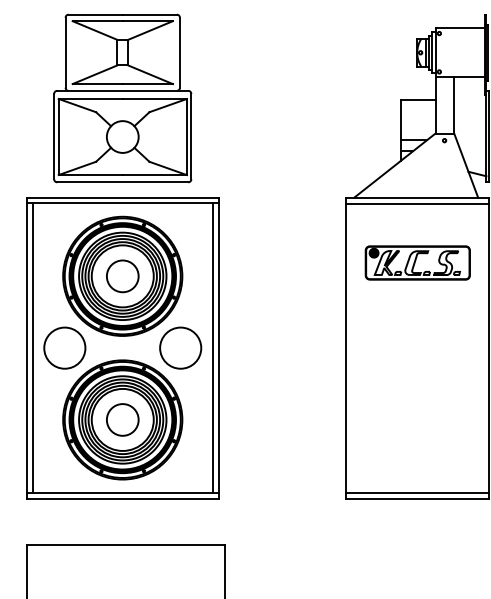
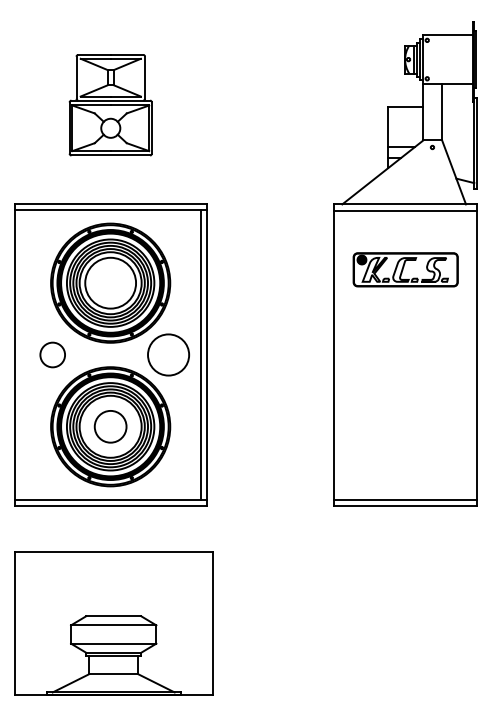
part: (122, 97) -> (110, 104), size x0.6
circle: (122, 276) -> (110, 283), size x1.6
line: (32, 347) -> (20, 354), removed
circle: (64, 347) -> (52, 354), size x0.6

